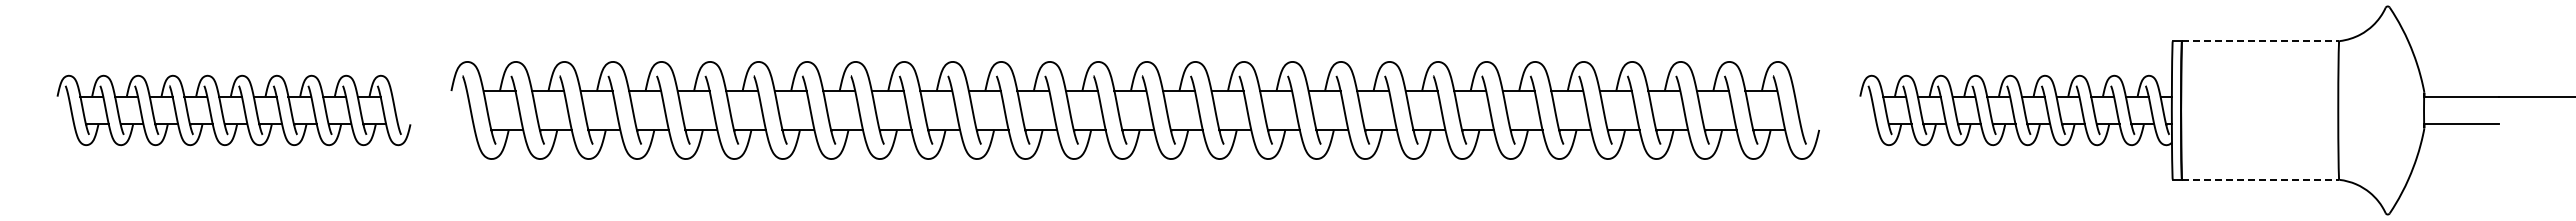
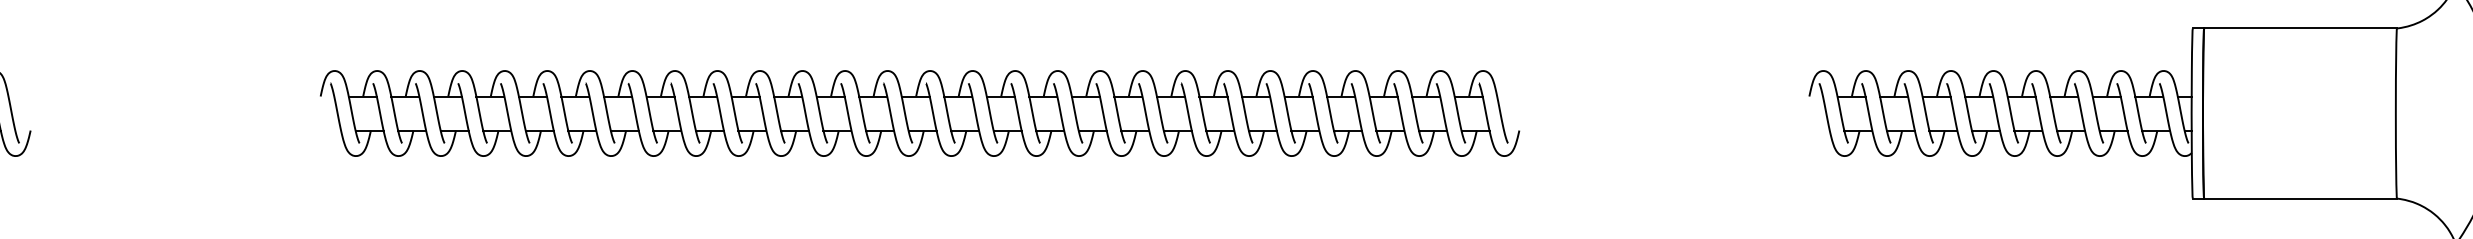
line: (2260, 41) -> (2300, 28), dashed -> solid
part: (1135, 110) -> (920, 113), size x0.71
line: (2260, 179) -> (2300, 198), dashed -> solid

